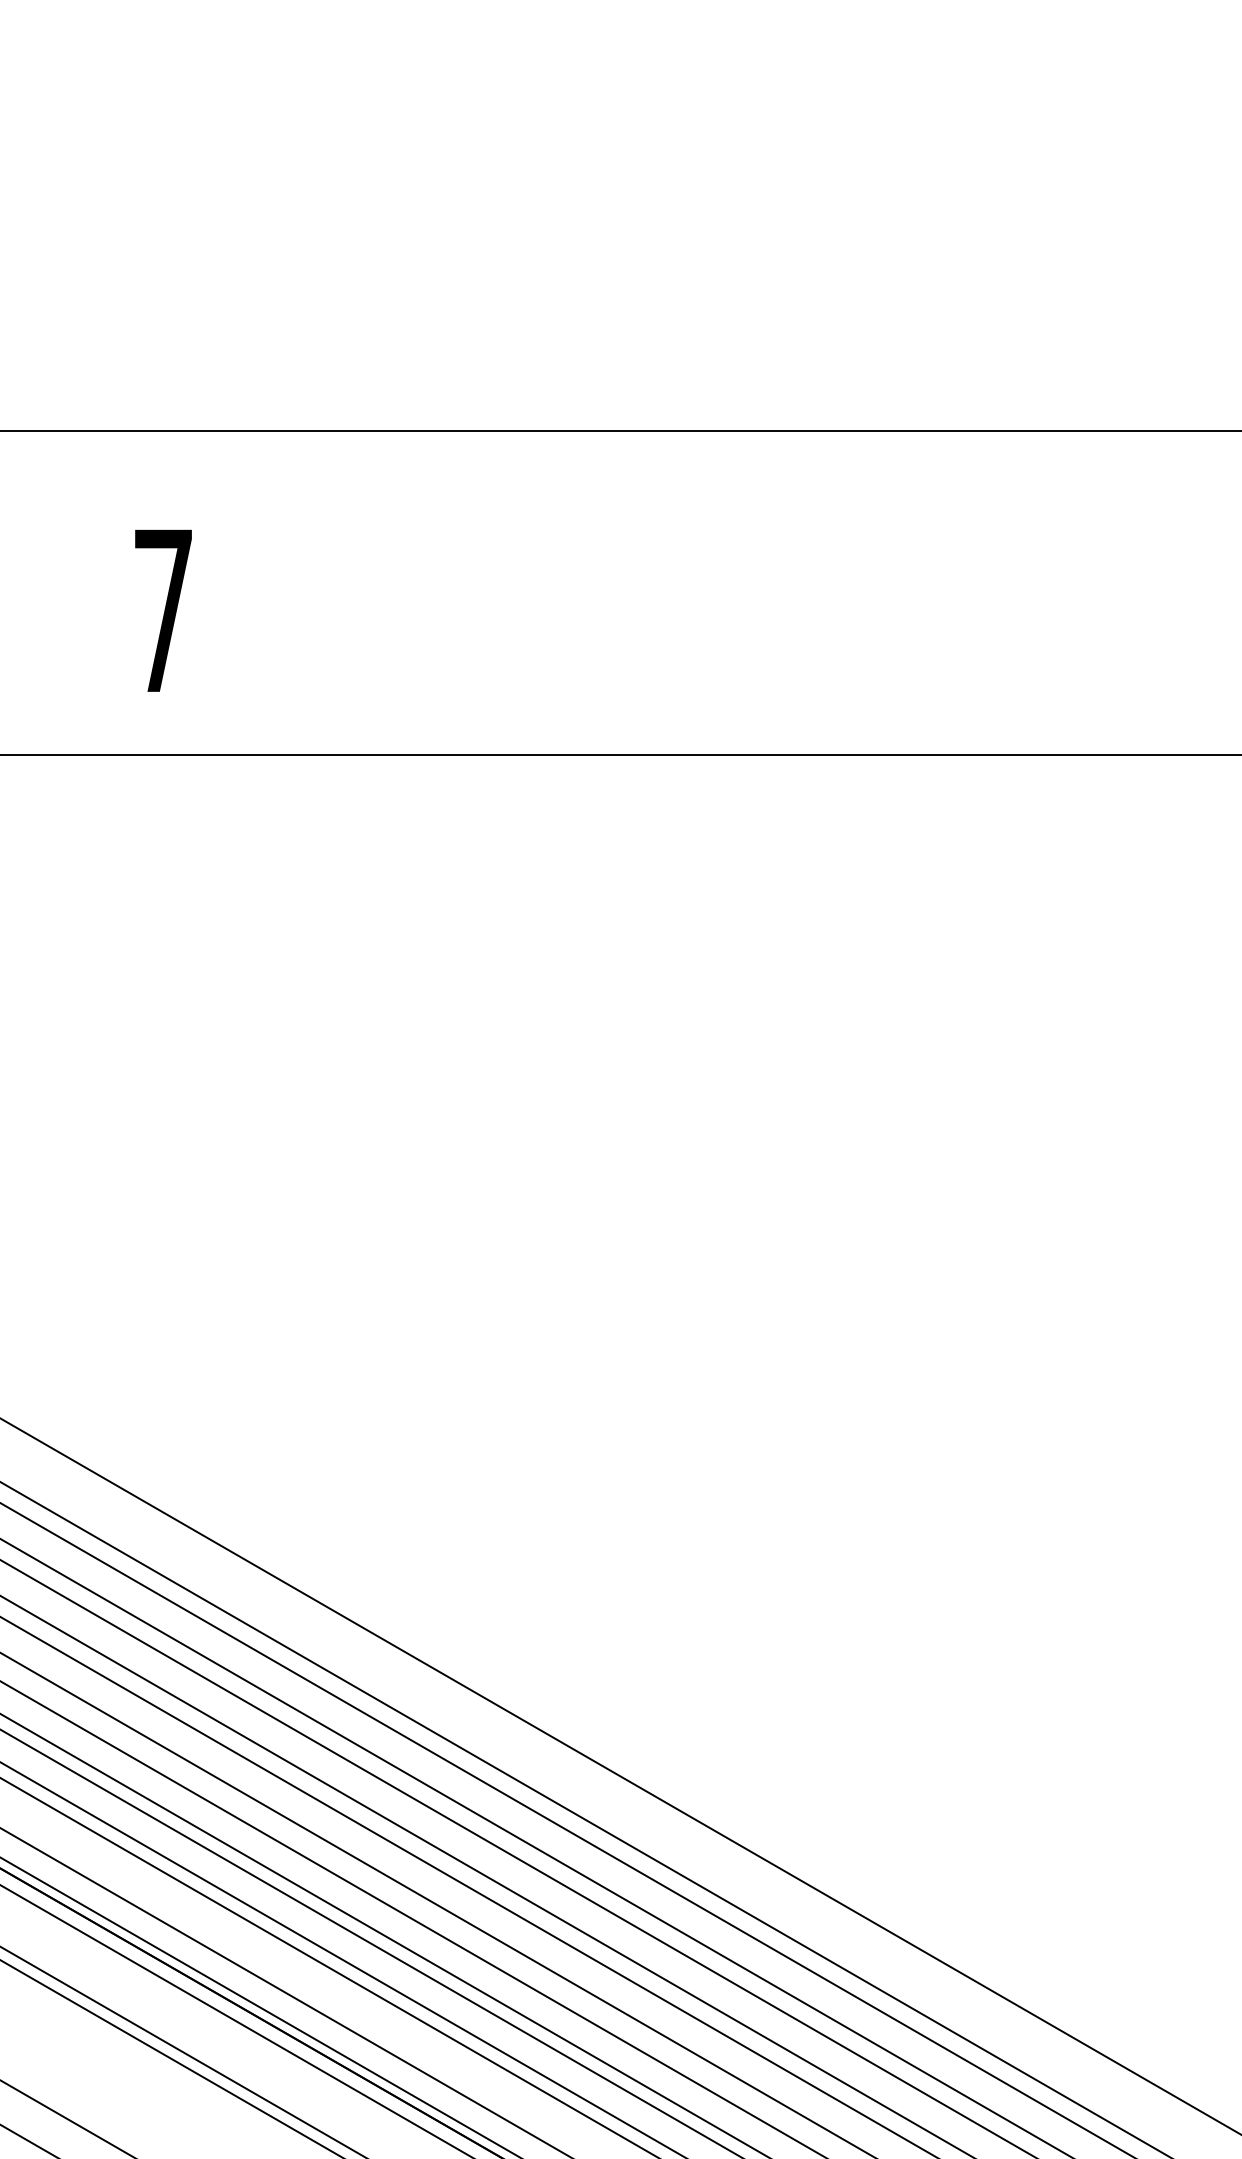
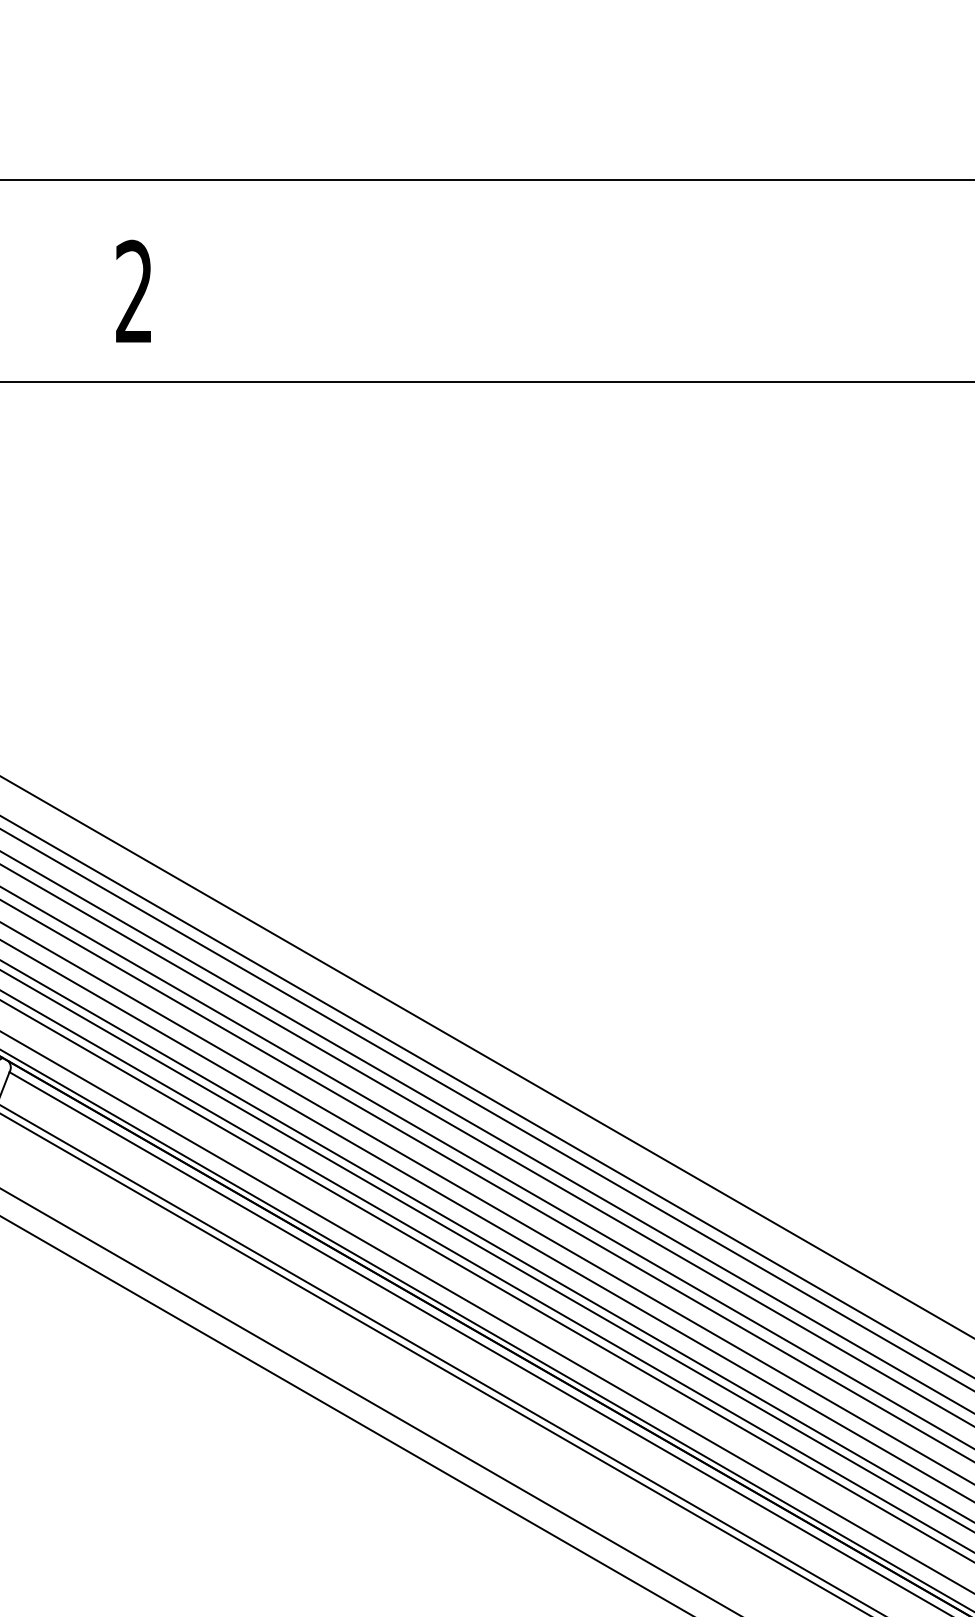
text: (162, 608) -> (133, 290), 7 -> 2

